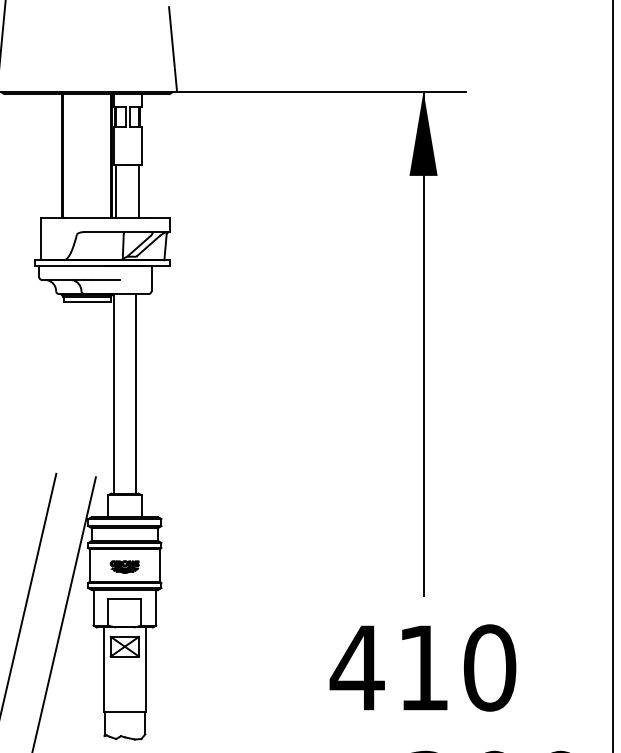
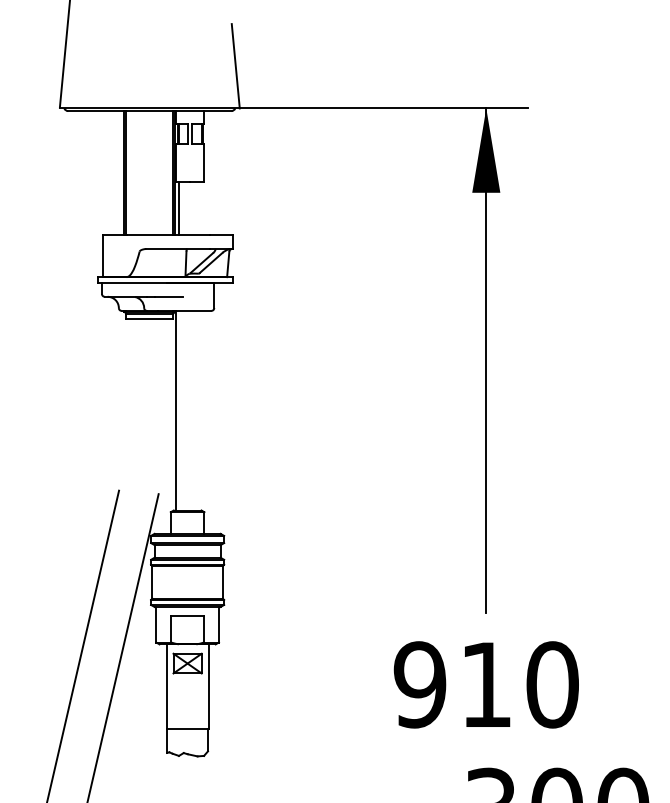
line: (138, 190) -> (201, 207), removed
line: (135, 393) -> (198, 410), removed
part: (124, 566) -> (187, 583), removed
text: (356, 667) -> (419, 684), 410 -> 910

